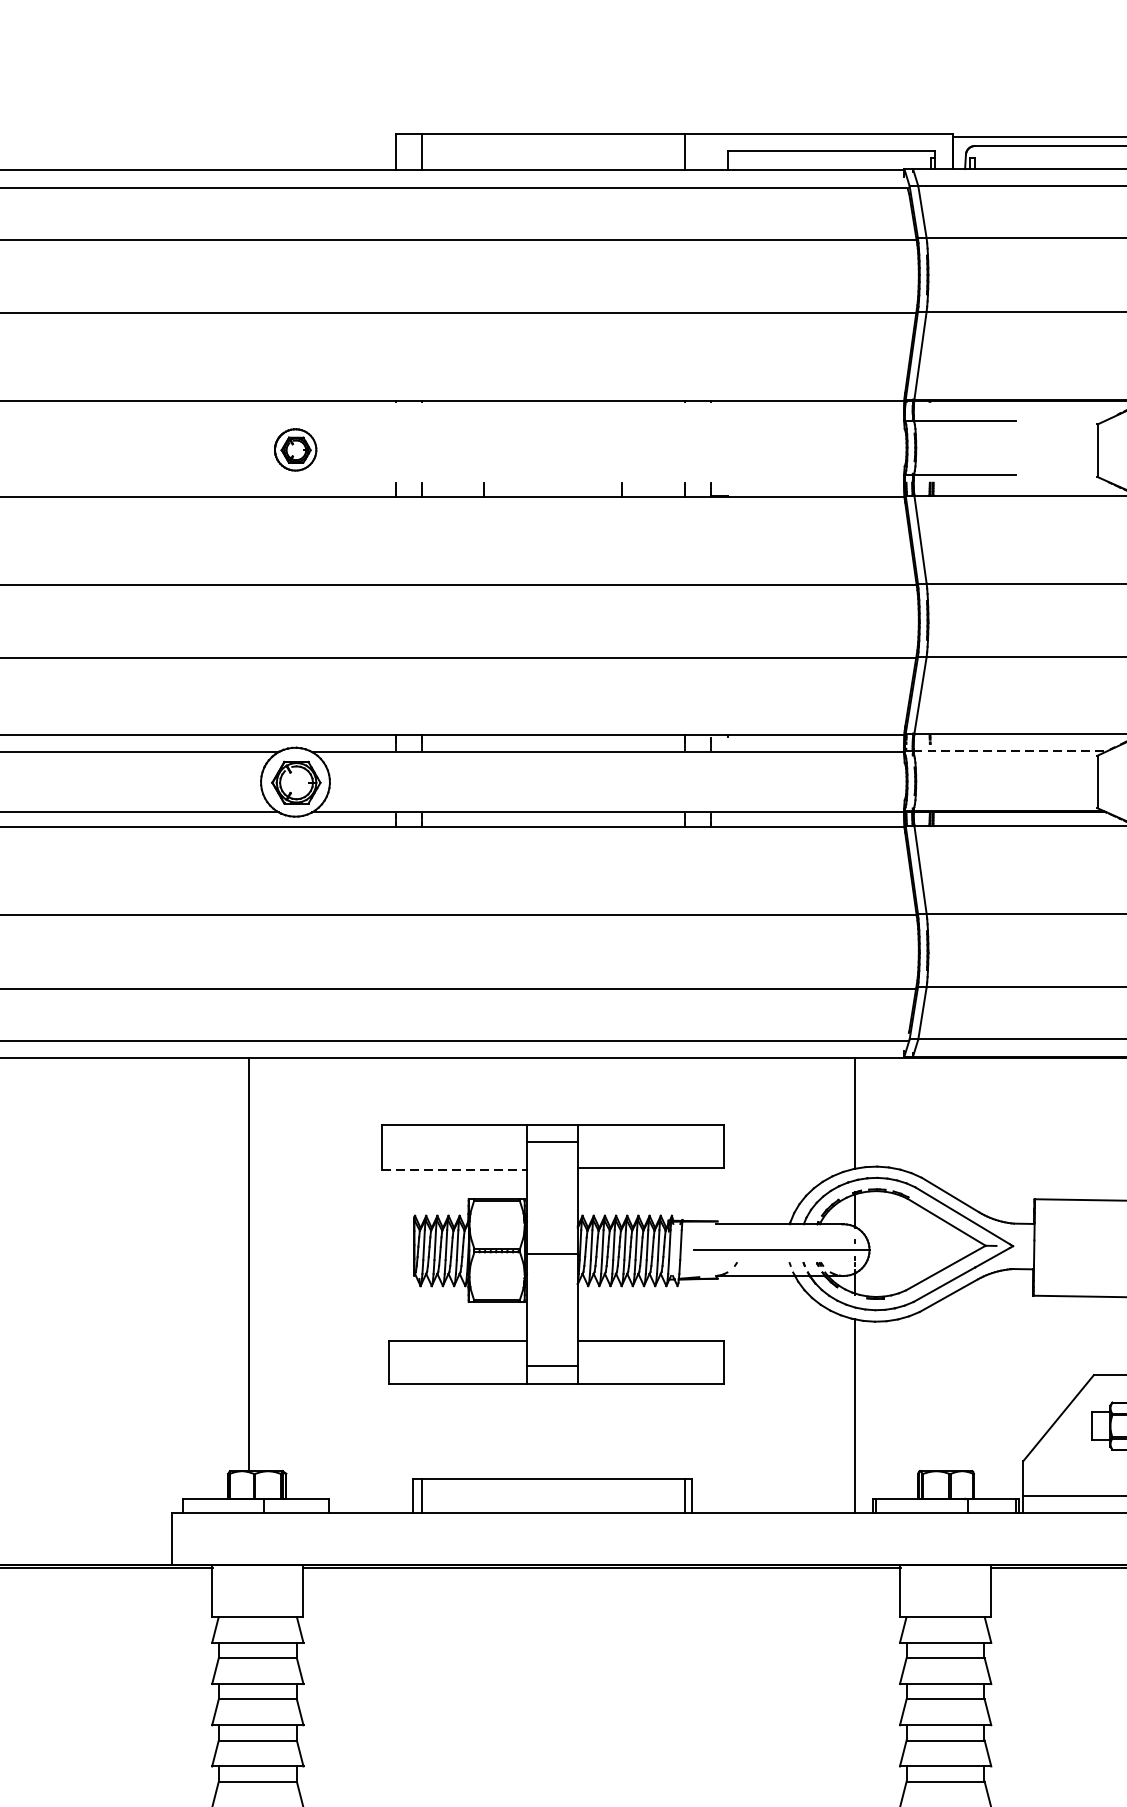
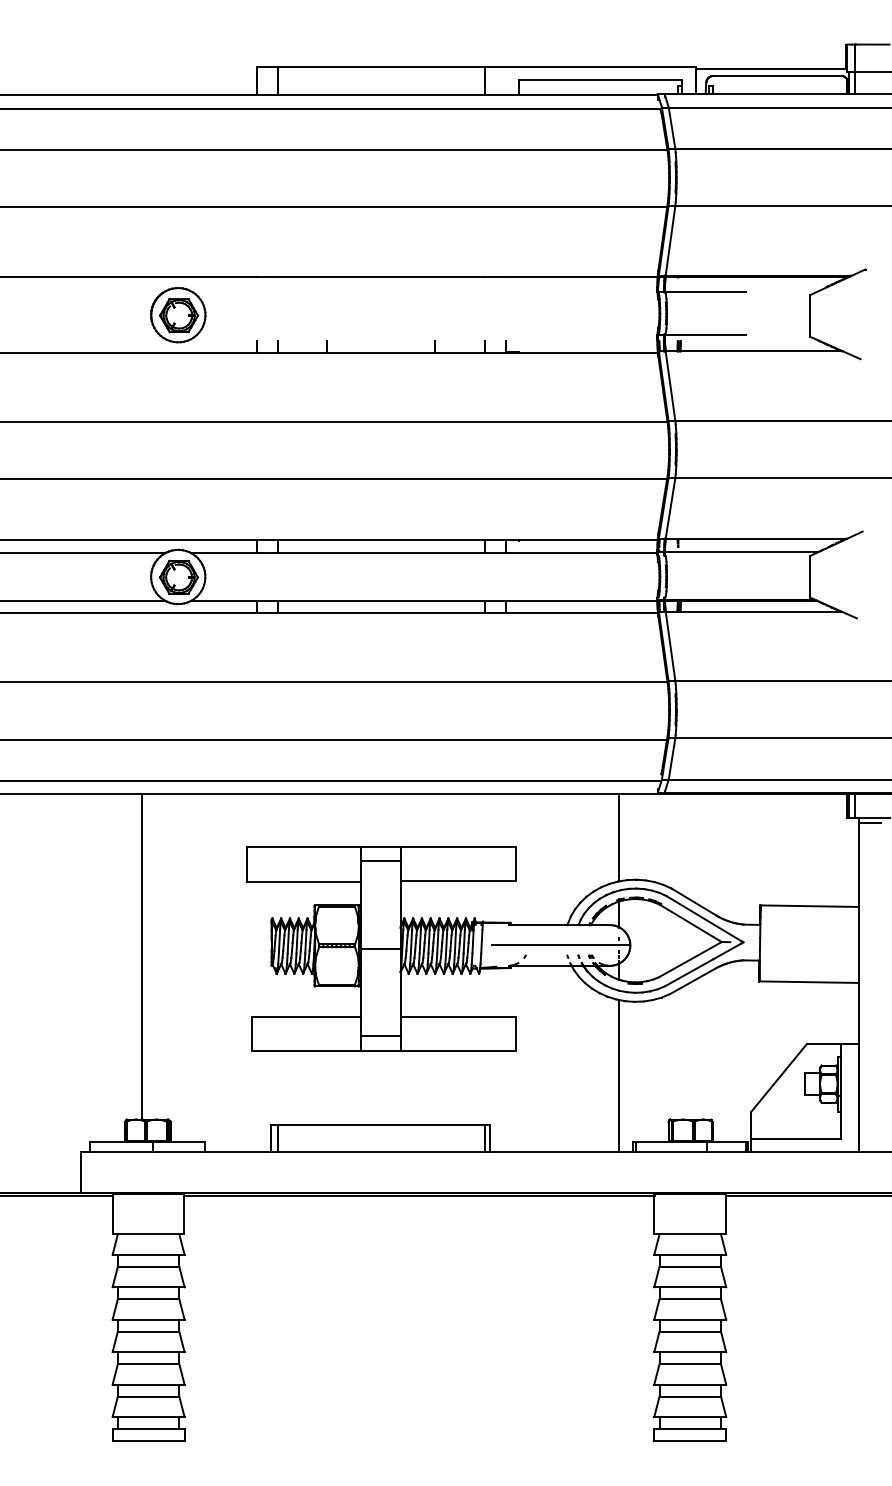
part: (295, 450) -> (178, 315), size x1.67
line: (1010, 751) -> (741, 552), dashed -> solid
line: (455, 1170) -> (304, 882), dashed -> solid

